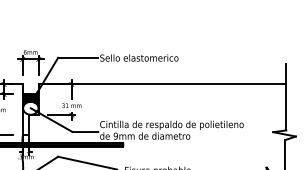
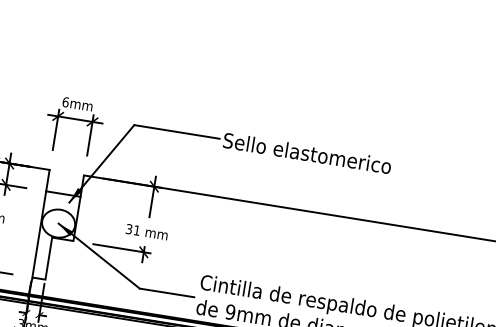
hatch: (30, 100) -> (60, 206), removed

